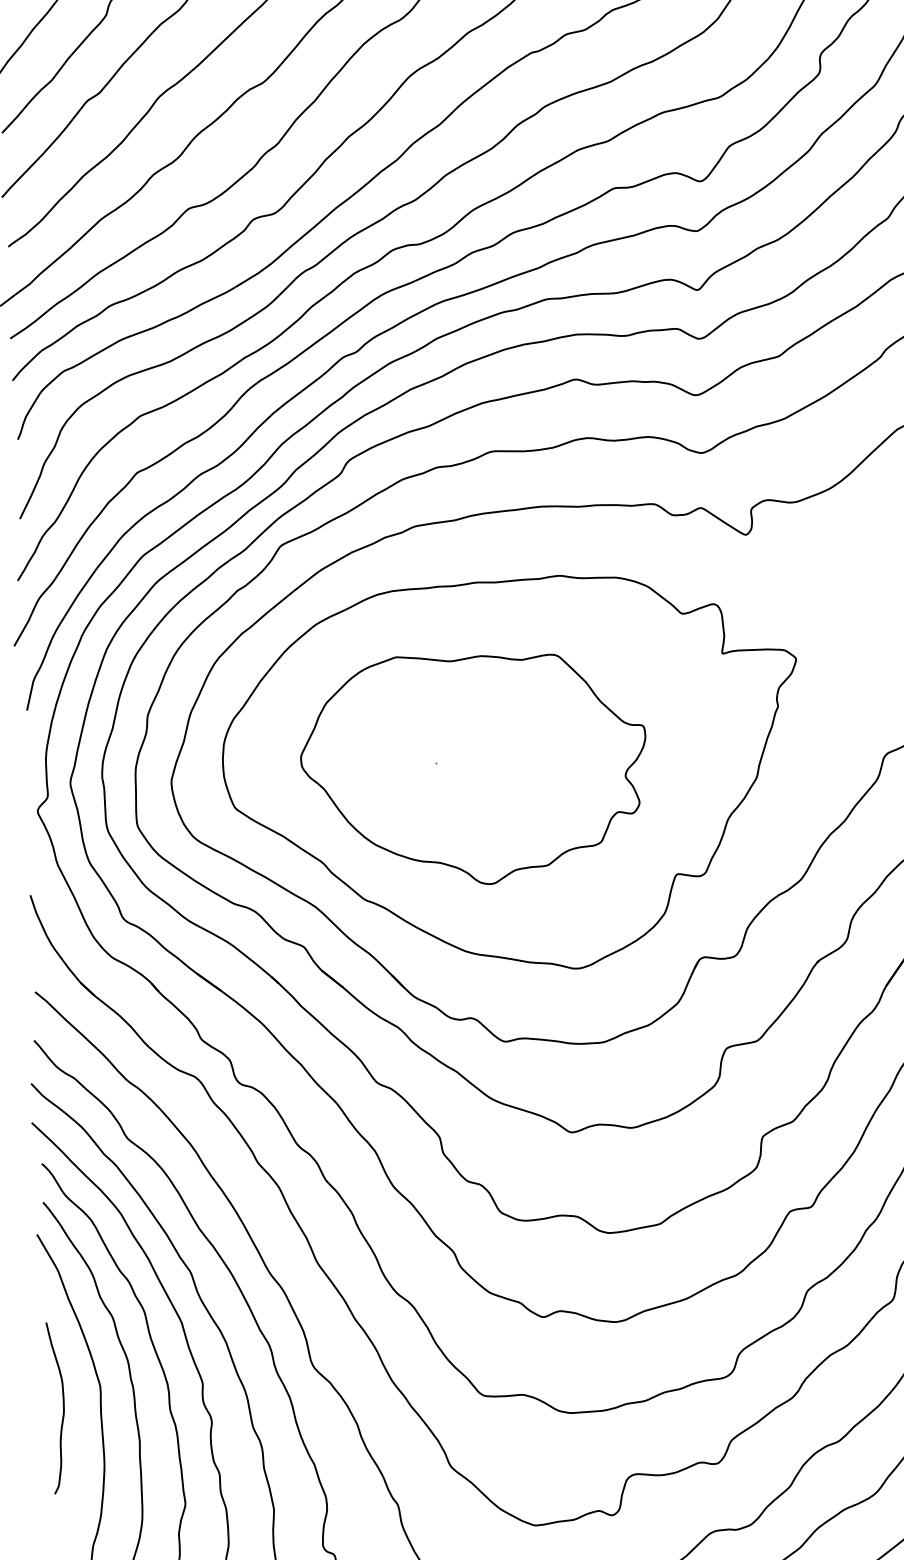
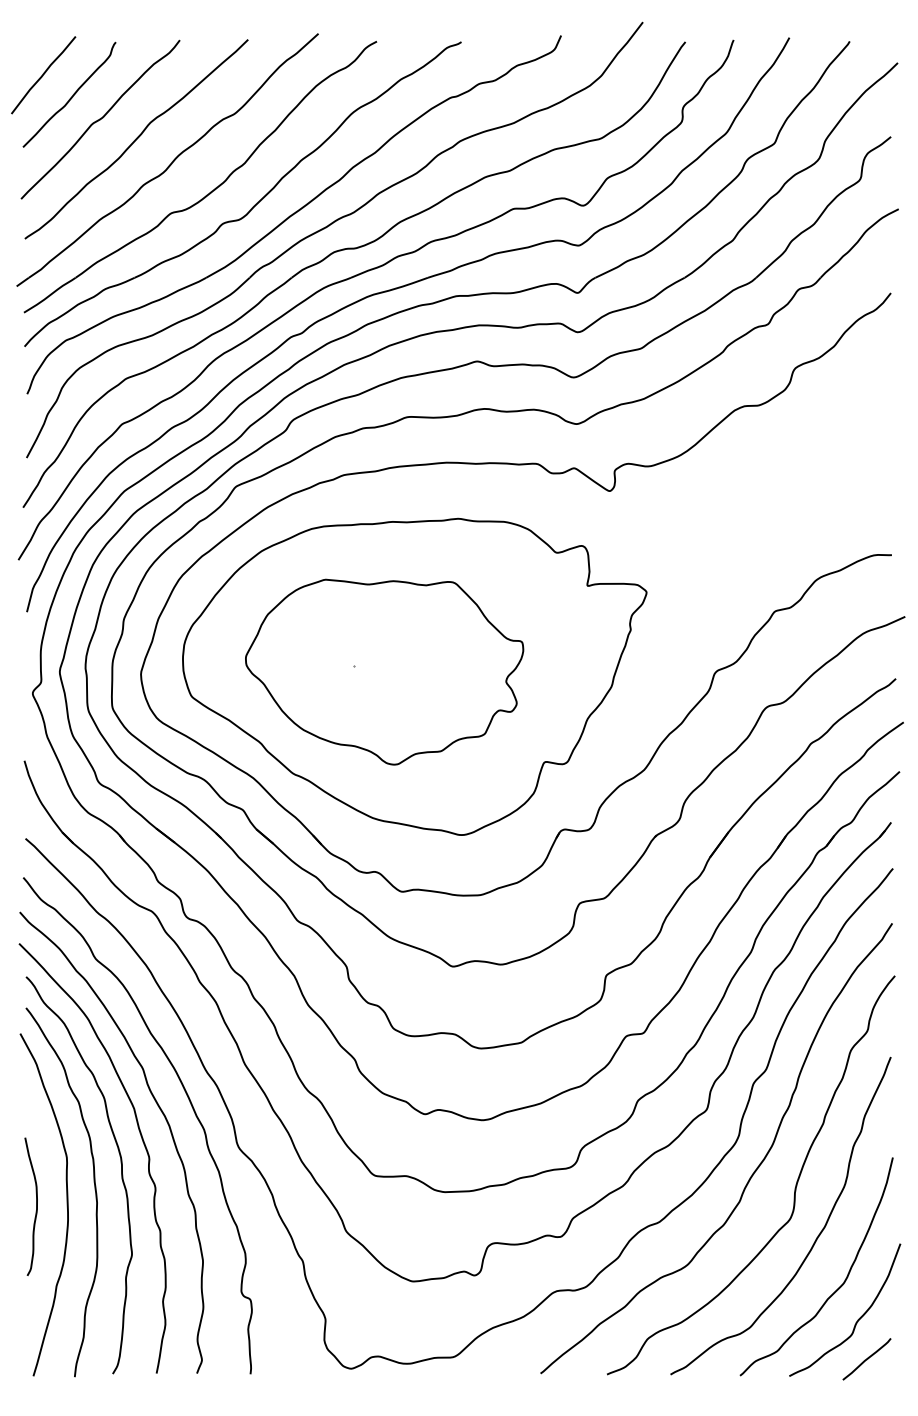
curve: (63, 1407) -> (36, 1206), moved

